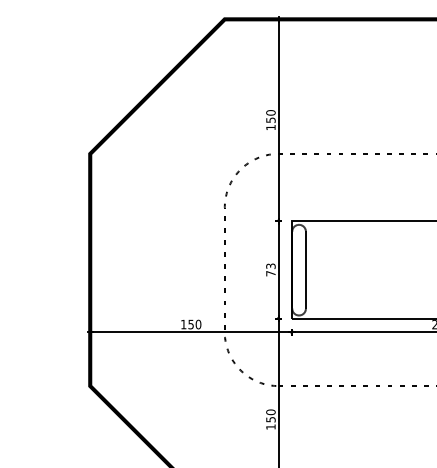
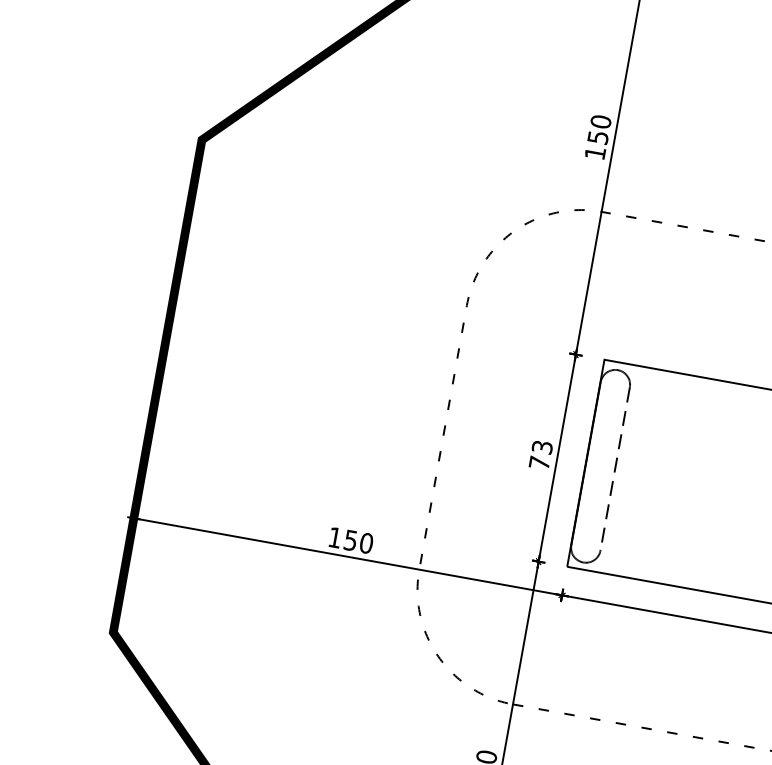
line: (305, 270) -> (614, 469), solid -> dashed

